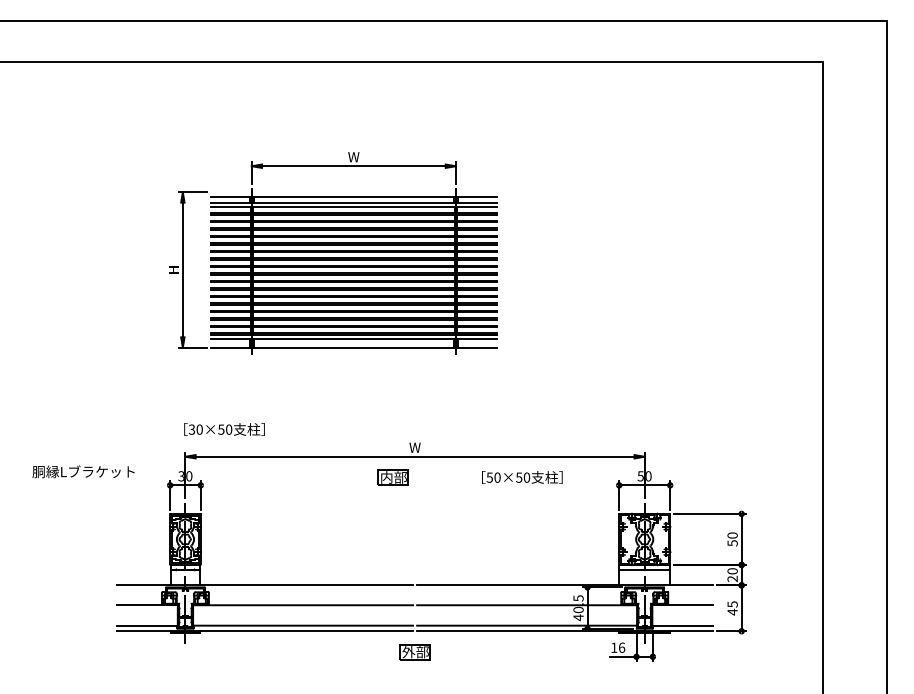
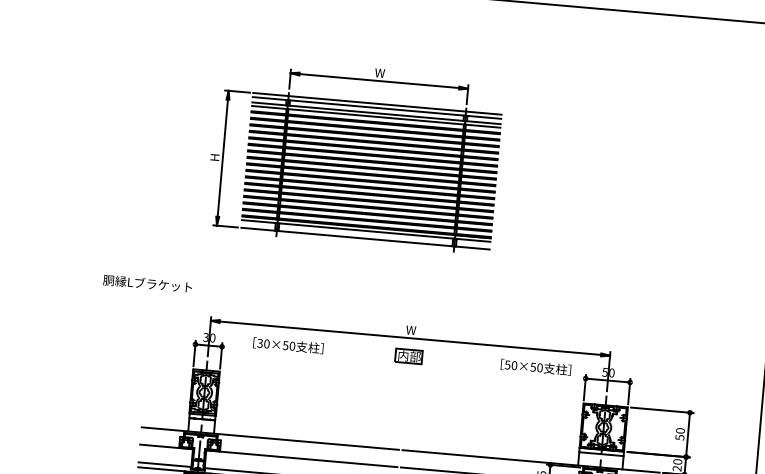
line: (353, 192) -> (377, 103), added
text: (224, 429) -> (288, 345), moved
text: (83, 471) -> (147, 283), moved
part: (392, 477) -> (408, 356), moved
text: (522, 477) -> (536, 367), moved

